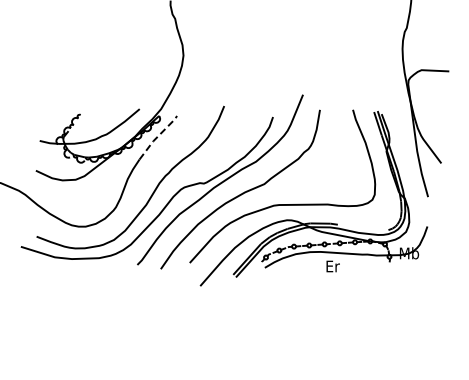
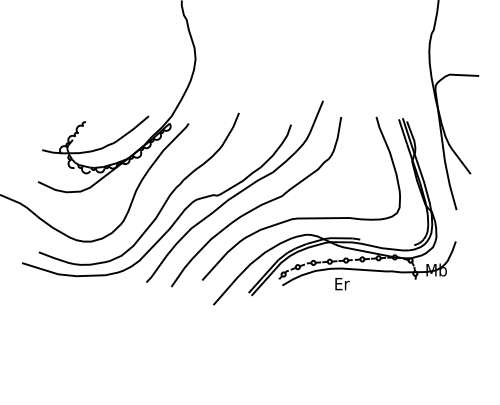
line: (158, 136) -> (168, 145), dashed -> solid
text: (332, 266) -> (341, 284), moved

